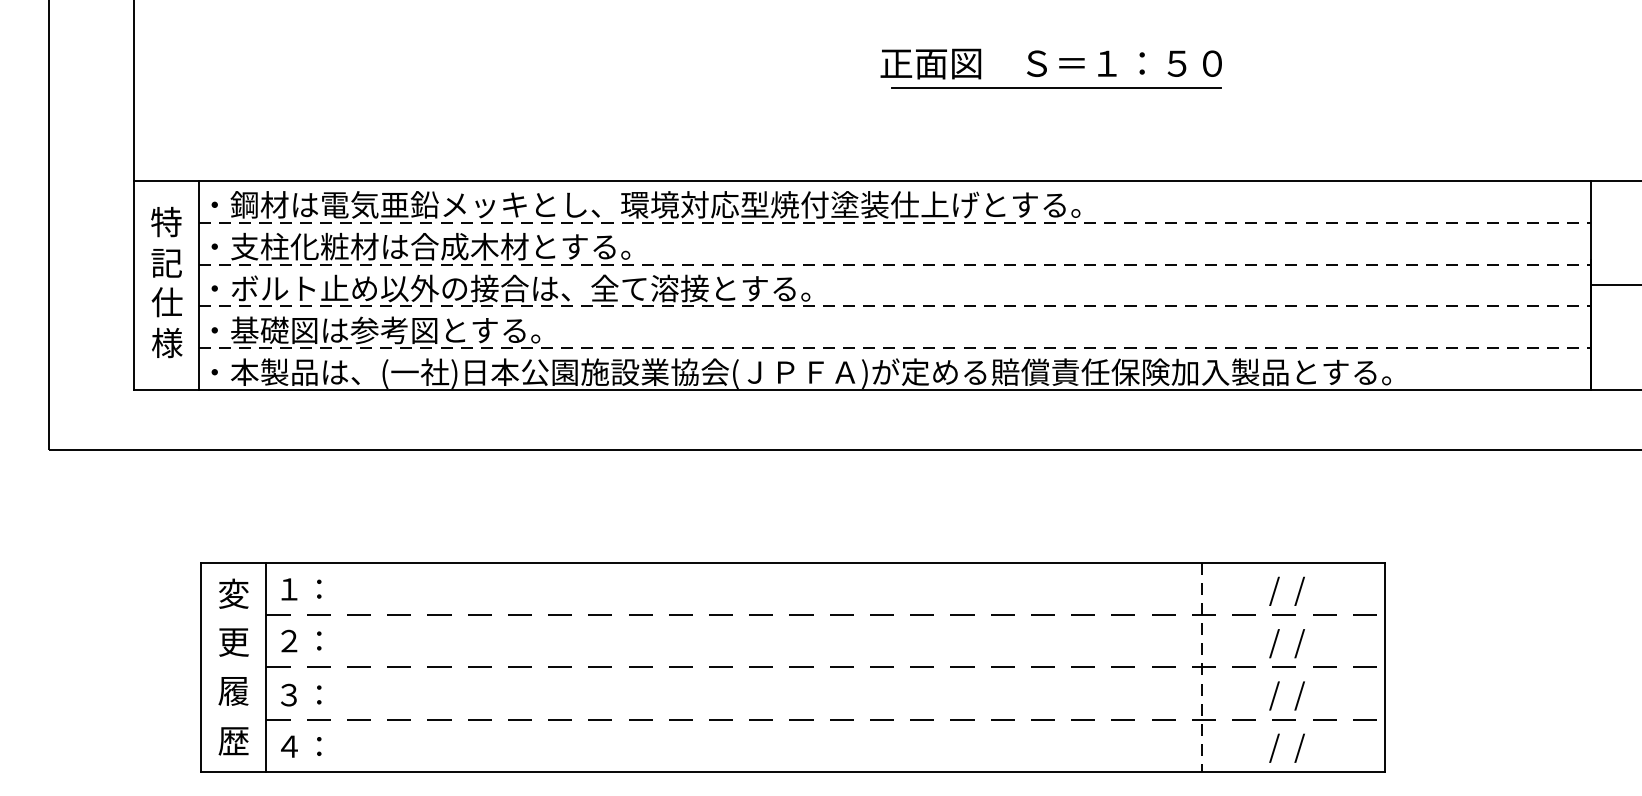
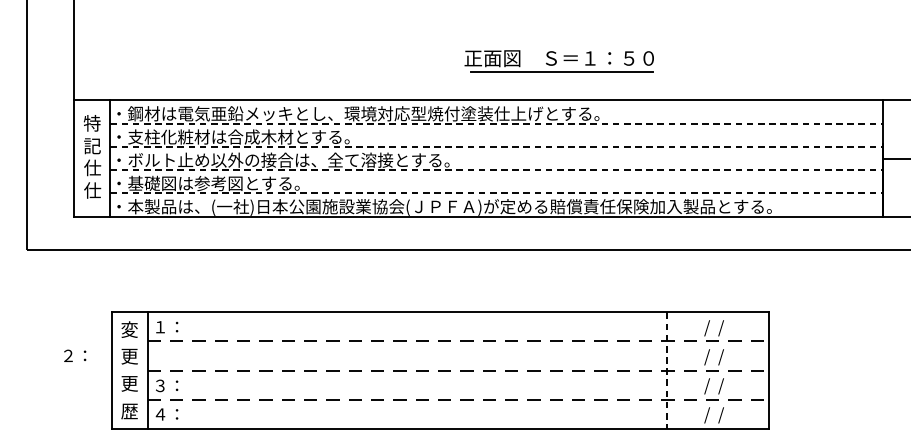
part: (1049, 69) -> (558, 61), moved
text: (166, 343) -> (92, 190), 様 -> 仕
text: (302, 640) -> (75, 355), moved
text: (233, 690) -> (129, 383), 履 -> 更

